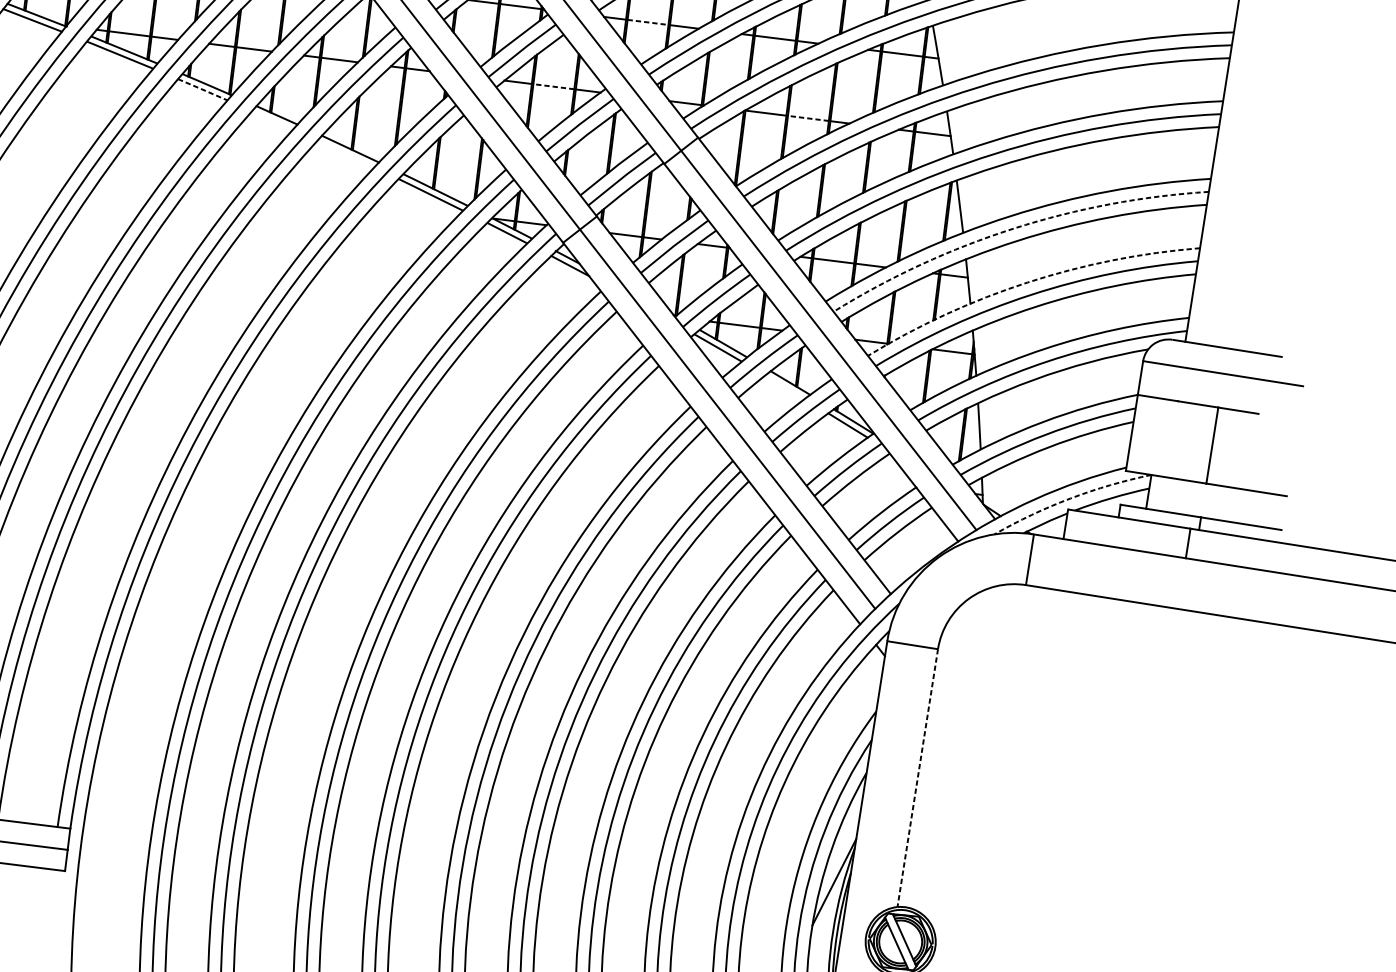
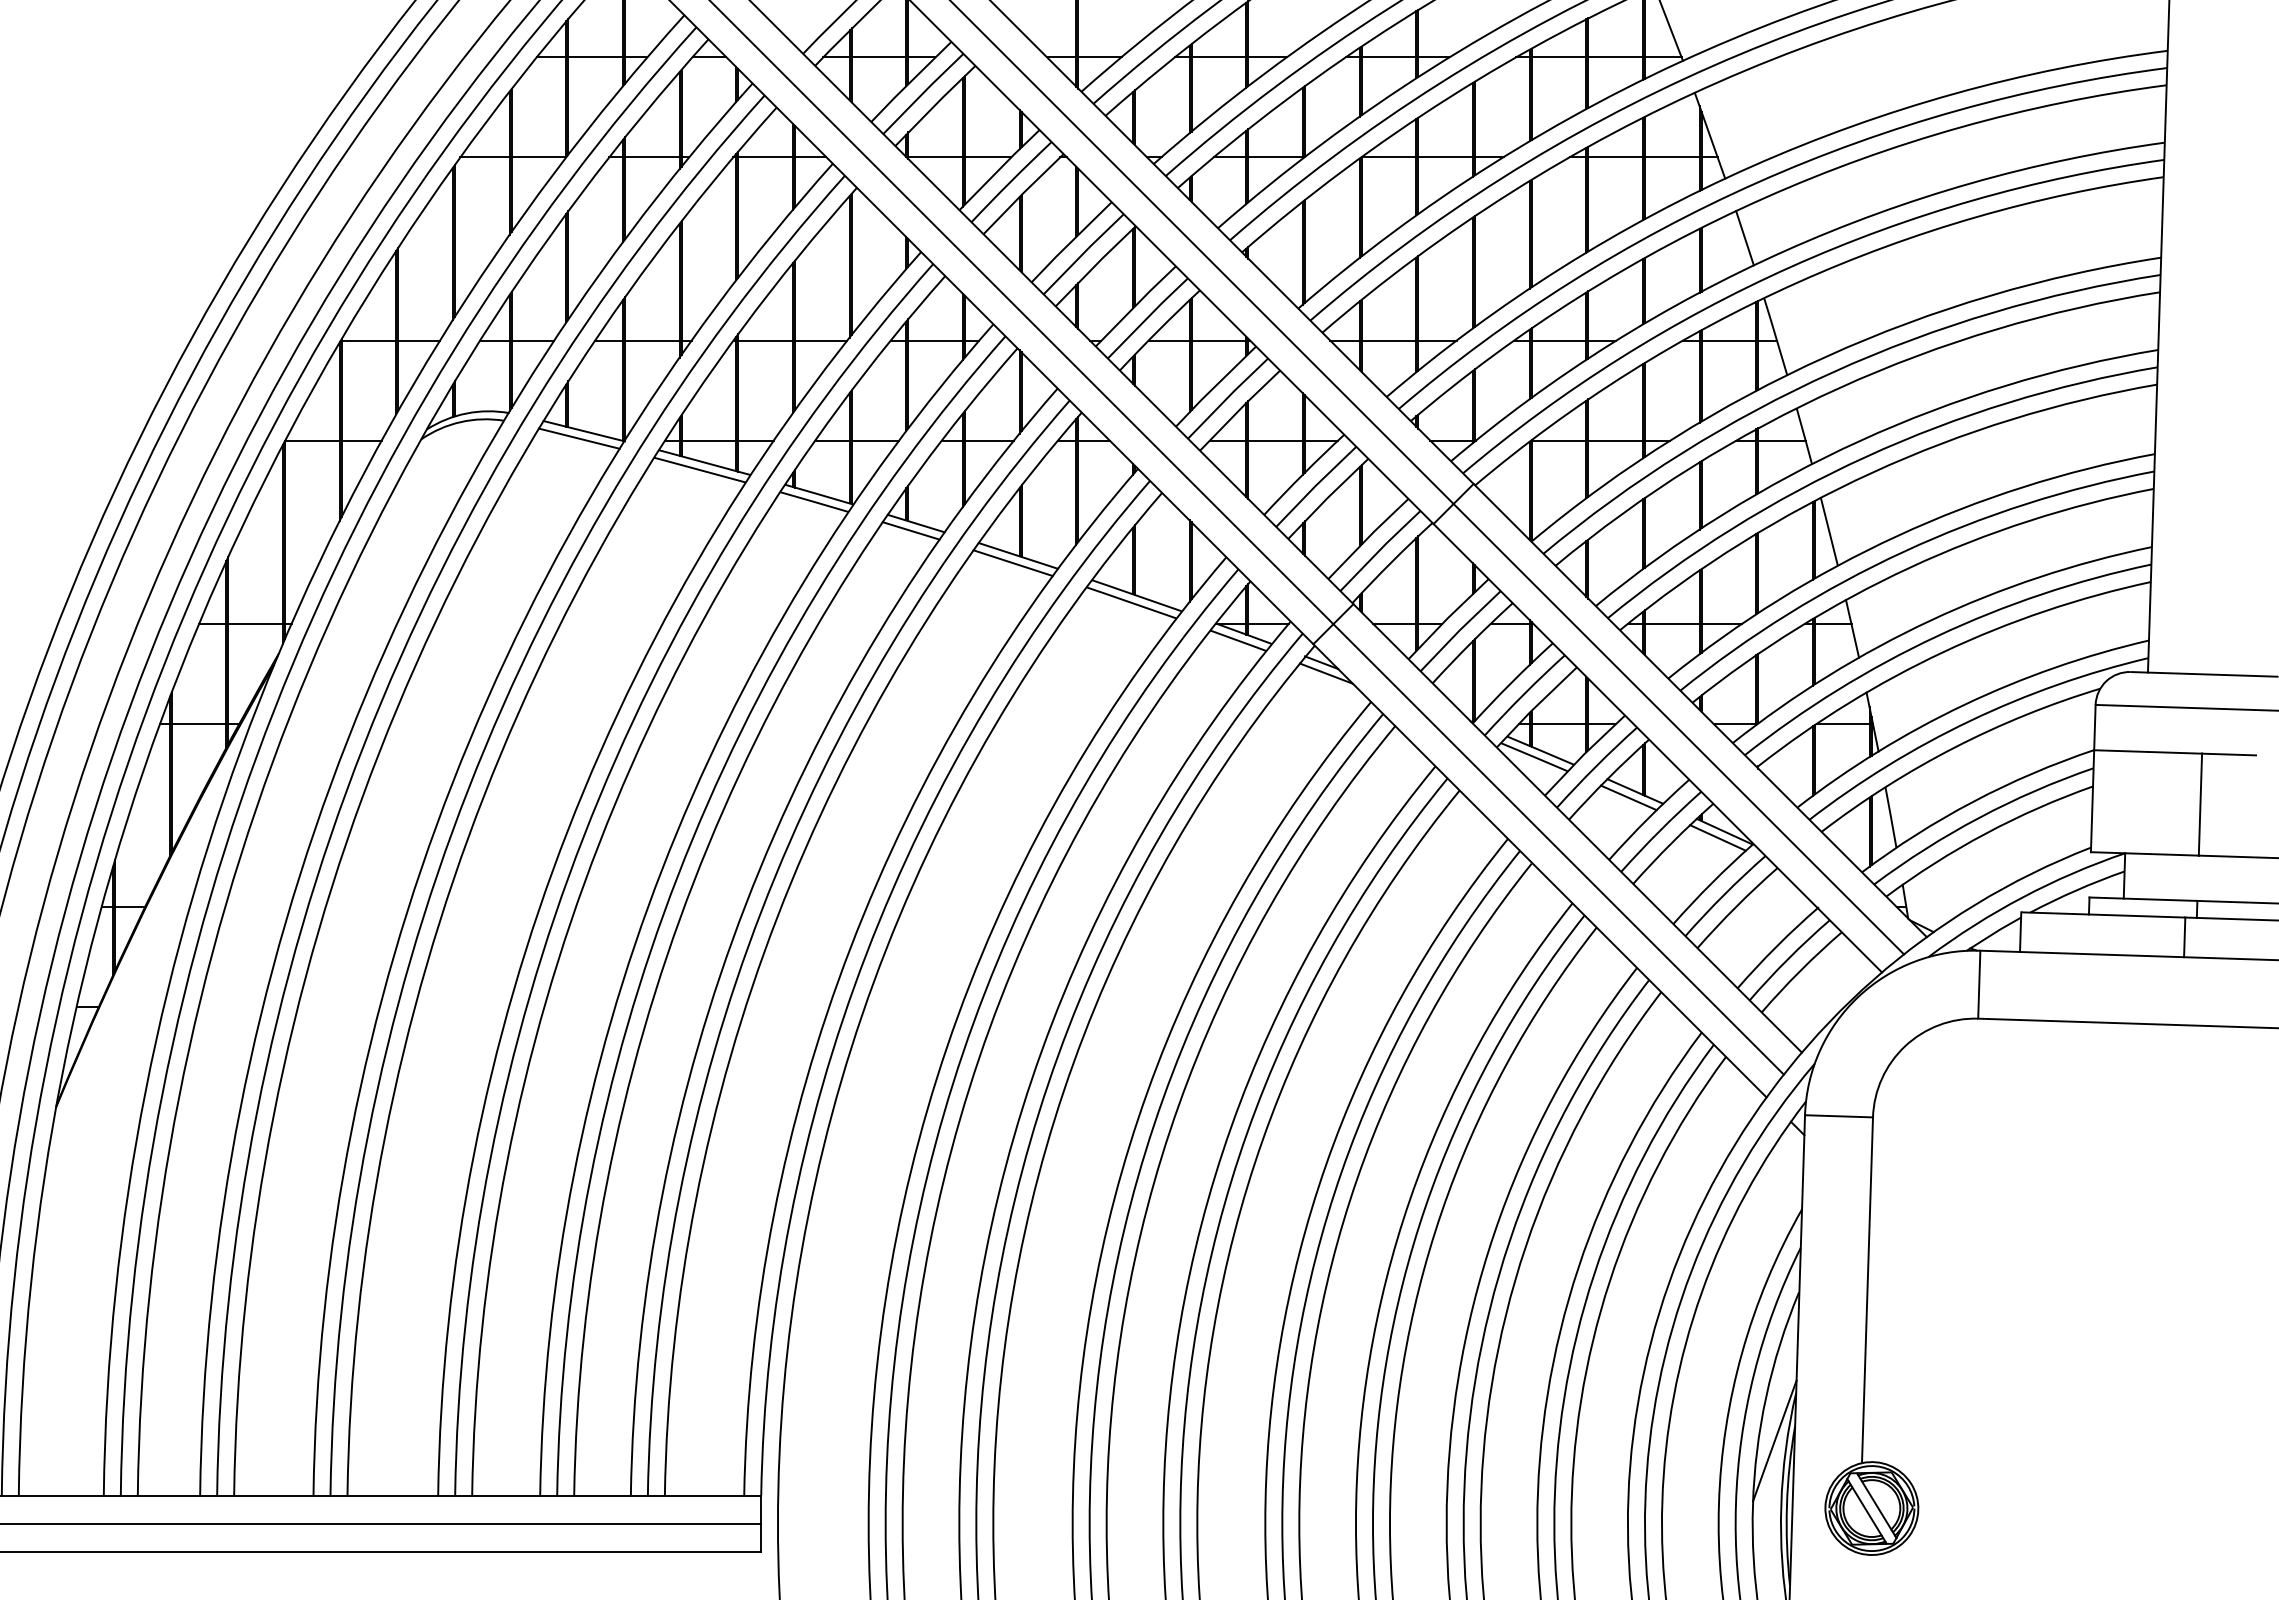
line: (648, 22) -> (1389, 340), dashed -> solid
line: (553, 86) -> (1275, 440), dashed -> solid
line: (202, 90) -> (814, 502), dashed -> solid
line: (808, 118) -> (1615, 440), dashed -> solid
line: (272, 120) -> (910, 530), added
line: (345, 154) -> (1012, 563), added
arc: (1013, 228) -> (1903, 551), dashed -> solid
arc: (1027, 282) -> (1930, 620), dashed -> solid
line: (784, 386) -> (1628, 797), added
arc: (1070, 498) -> (2022, 897), dashed -> solid
line: (917, 778) -> (1867, 1290), dashed -> solid

